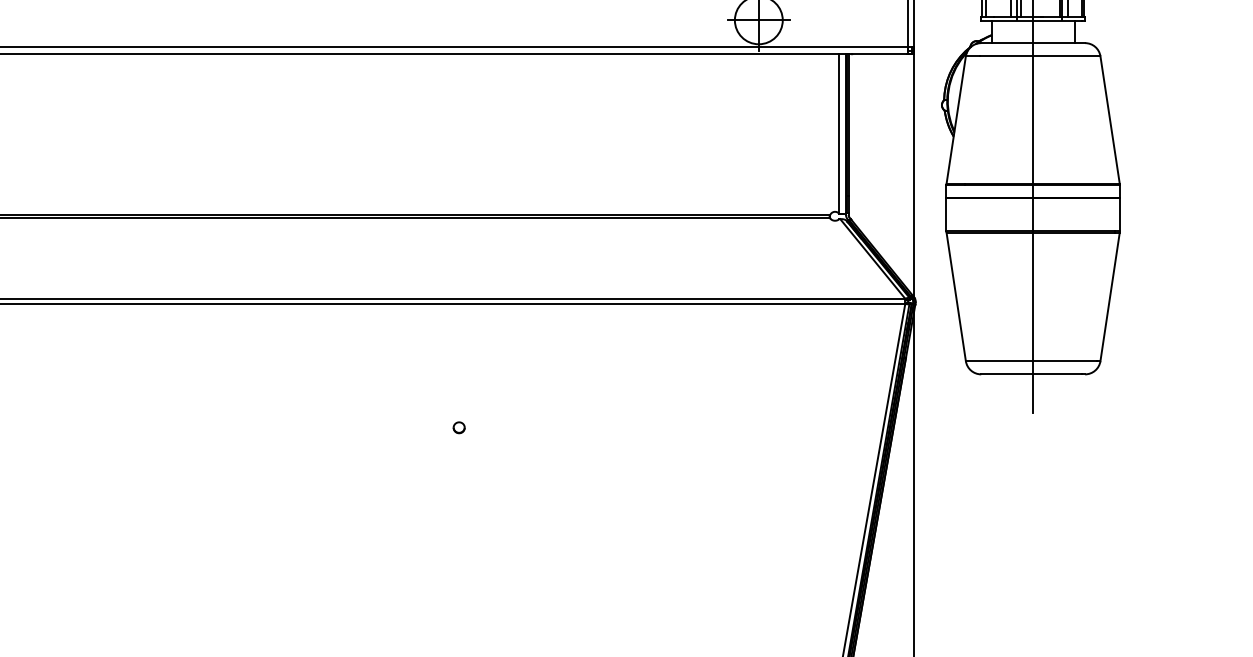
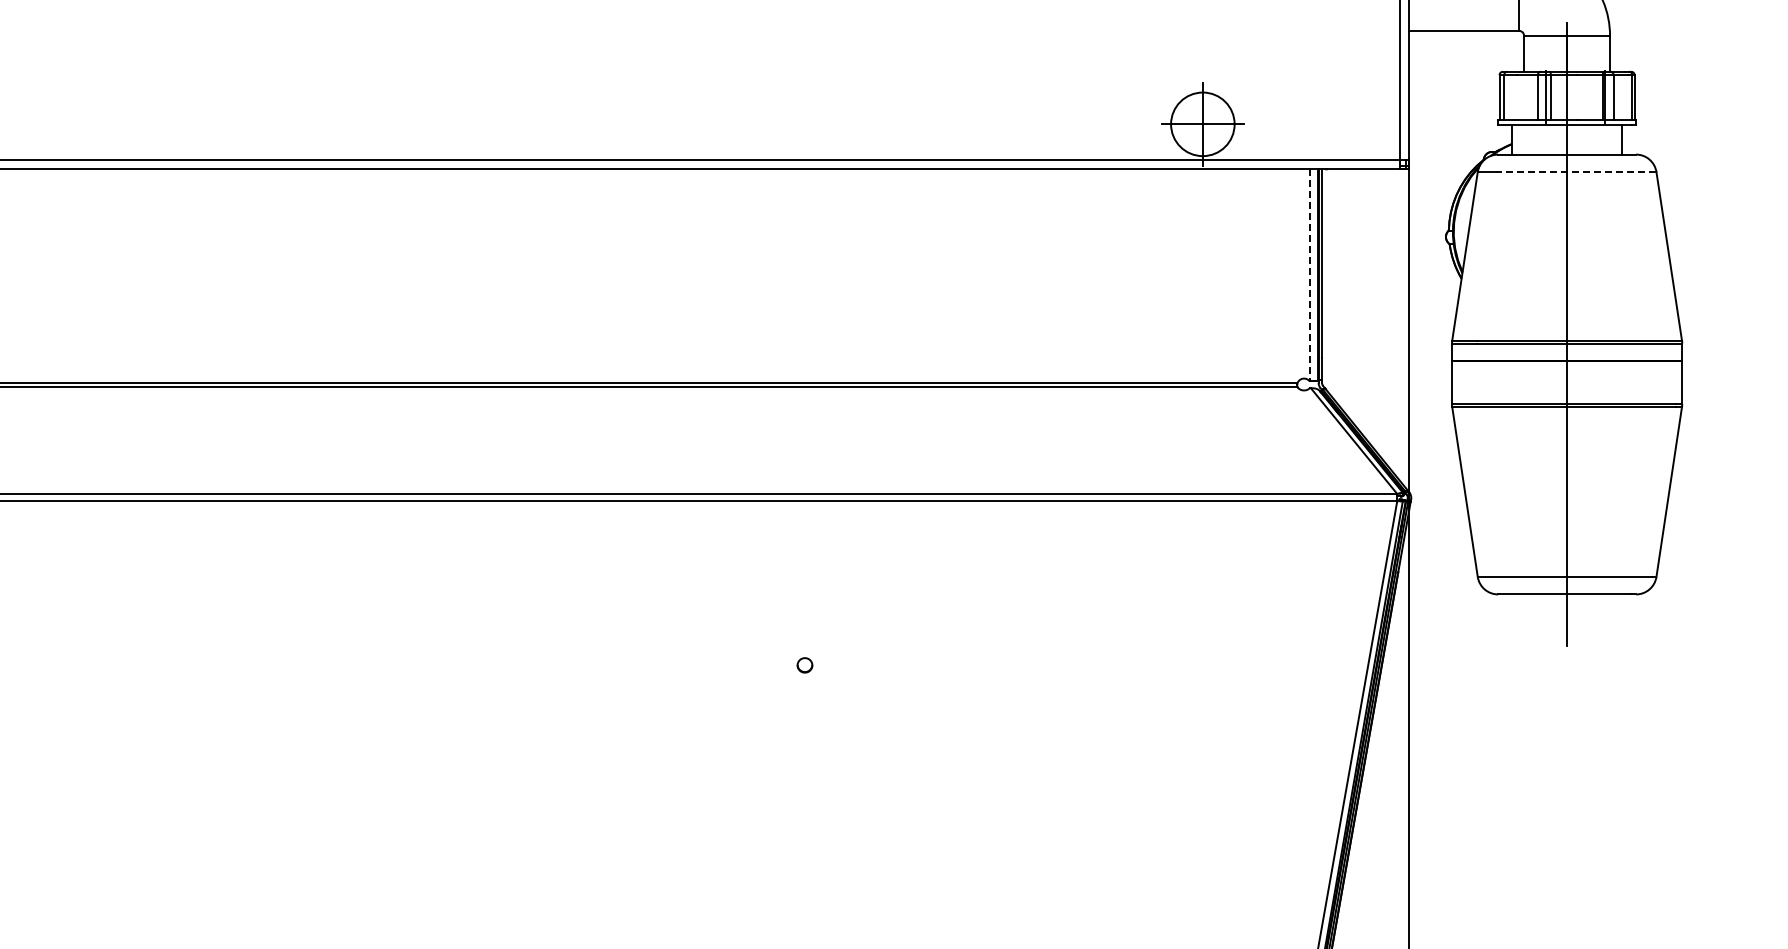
line: (1040, 56) -> (1576, 172), solid -> dashed
line: (839, 134) -> (1309, 275), solid -> dashed

